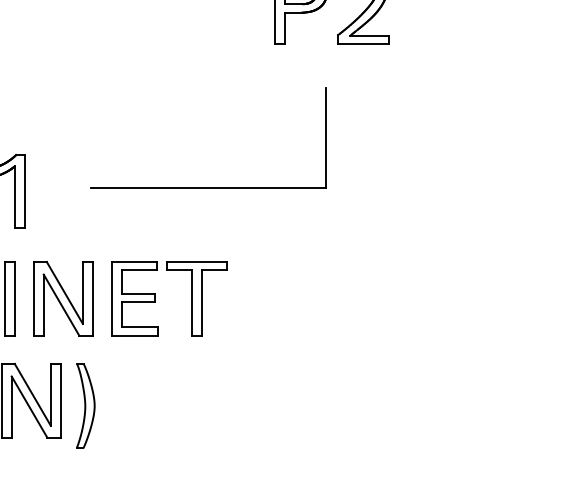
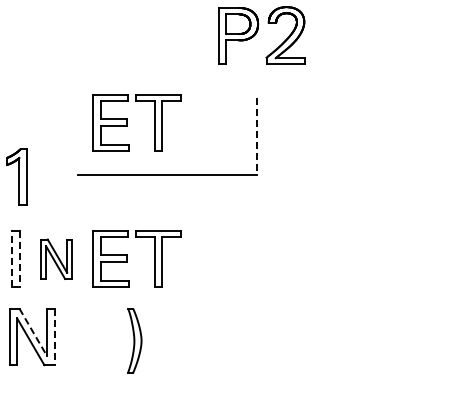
part: (156, 119) -> (127, 122), added
line: (325, 138) -> (256, 136), solid -> dashed
line: (5, 298) -> (12, 258), solid -> dashed
line: (14, 299) -> (19, 259), solid -> dashed
part: (63, 299) -> (56, 259), size x0.7
line: (33, 394) -> (33, 332), solid -> dashed
line: (60, 401) -> (54, 337), solid -> dashed
part: (85, 405) -> (134, 340), moved

